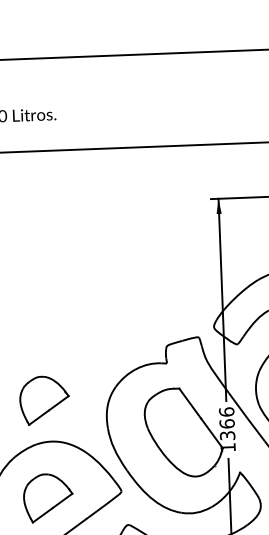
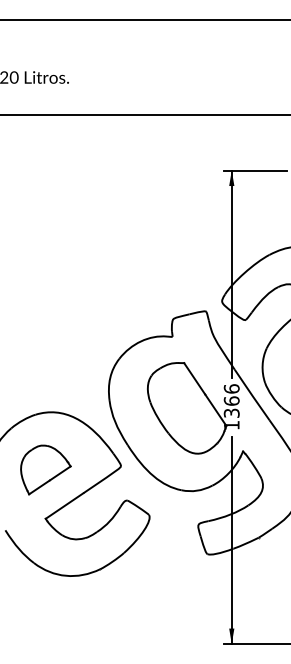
part: (44, 400) -> (45, 369), removed

